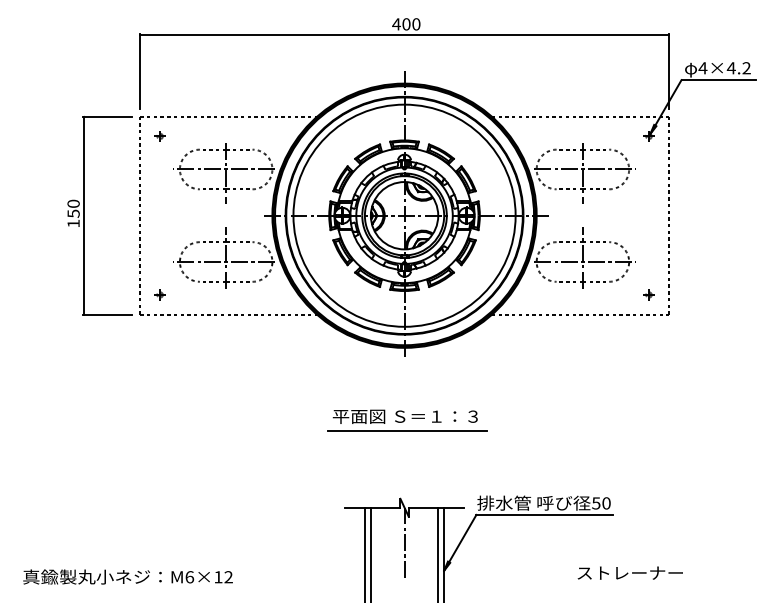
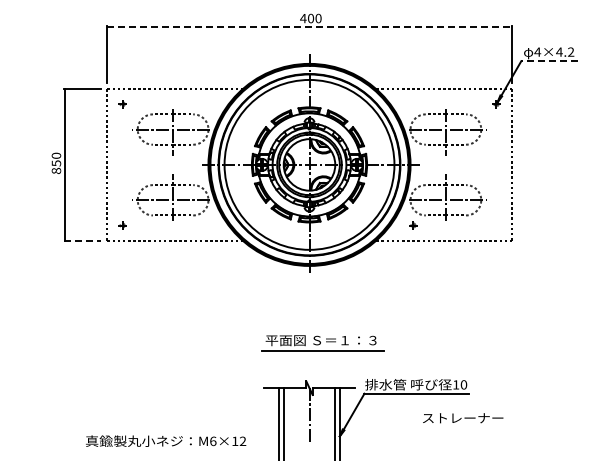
line: (405, 34) -> (310, 26), solid -> dashed
line: (718, 80) -> (549, 61), solid -> dashed
text: (73, 223) -> (56, 170), 150 -> 850
part: (649, 294) -> (413, 225), moved
line: (107, 314) -> (82, 240), solid -> dashed
part: (407, 420) -> (322, 343), moved
text: (595, 502) -> (455, 384), 50 -> 10
text: (630, 573) -> (463, 418), moved
text: (128, 576) -> (166, 440), moved

